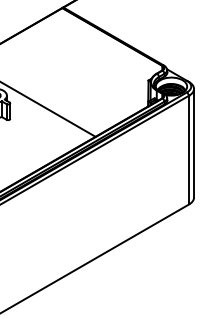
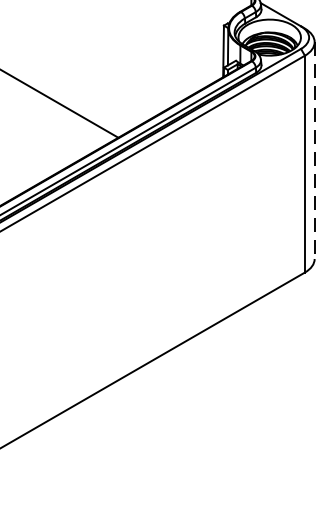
line: (194, 143) -> (315, 151), solid -> dashed

